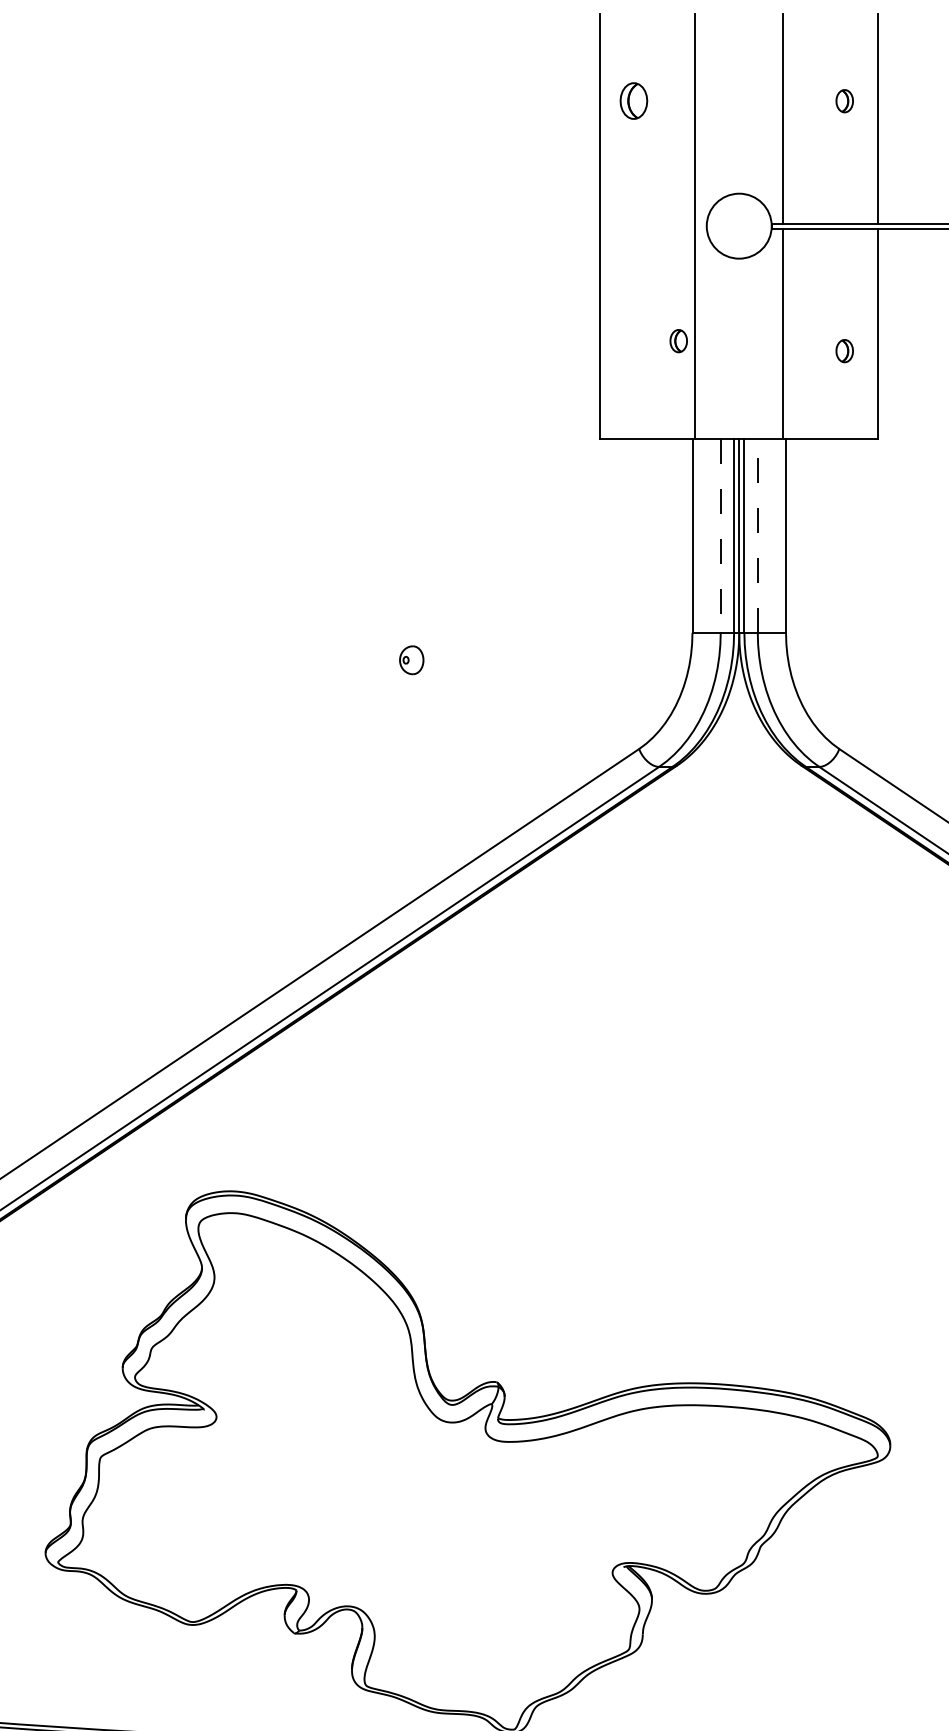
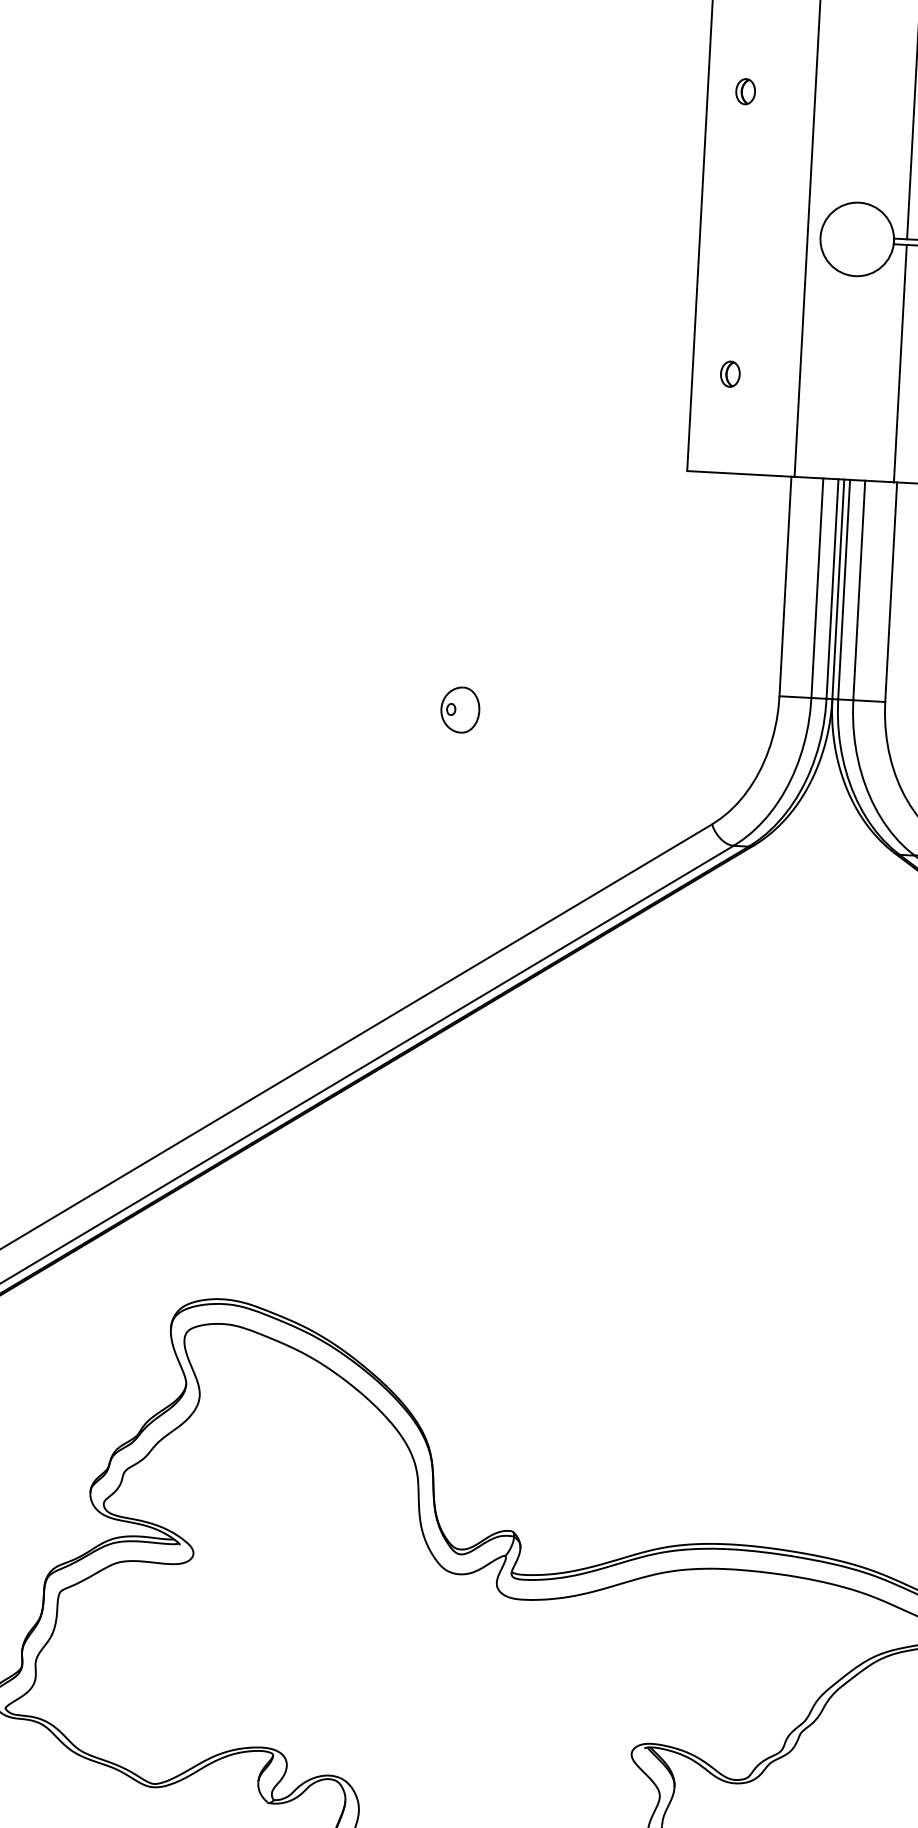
part: (633, 101) -> (745, 92), size x0.62
part: (678, 341) -> (730, 374), moved
line: (757, 535) -> (858, 590), dashed -> solid
line: (720, 536) -> (817, 589), dashed -> solid
part: (411, 660) -> (460, 710), size x1.43

